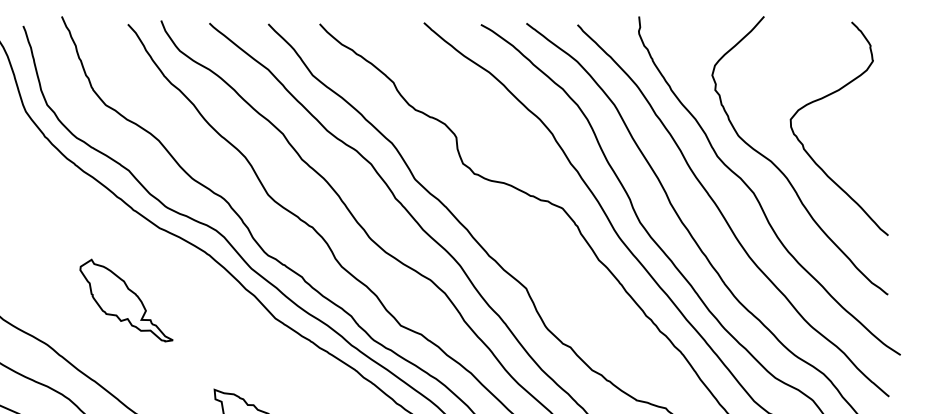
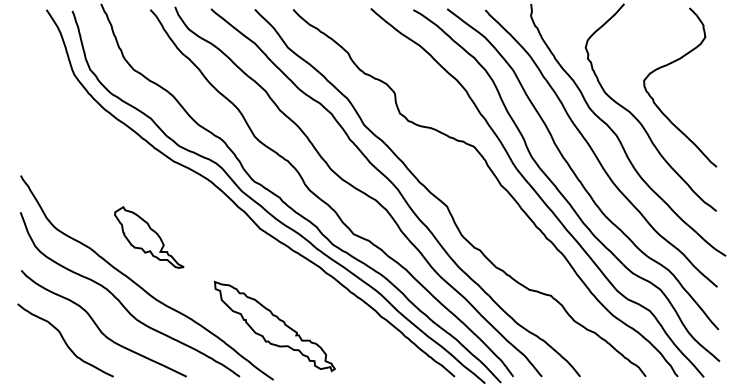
part: (126, 300) -> (149, 237), moved

